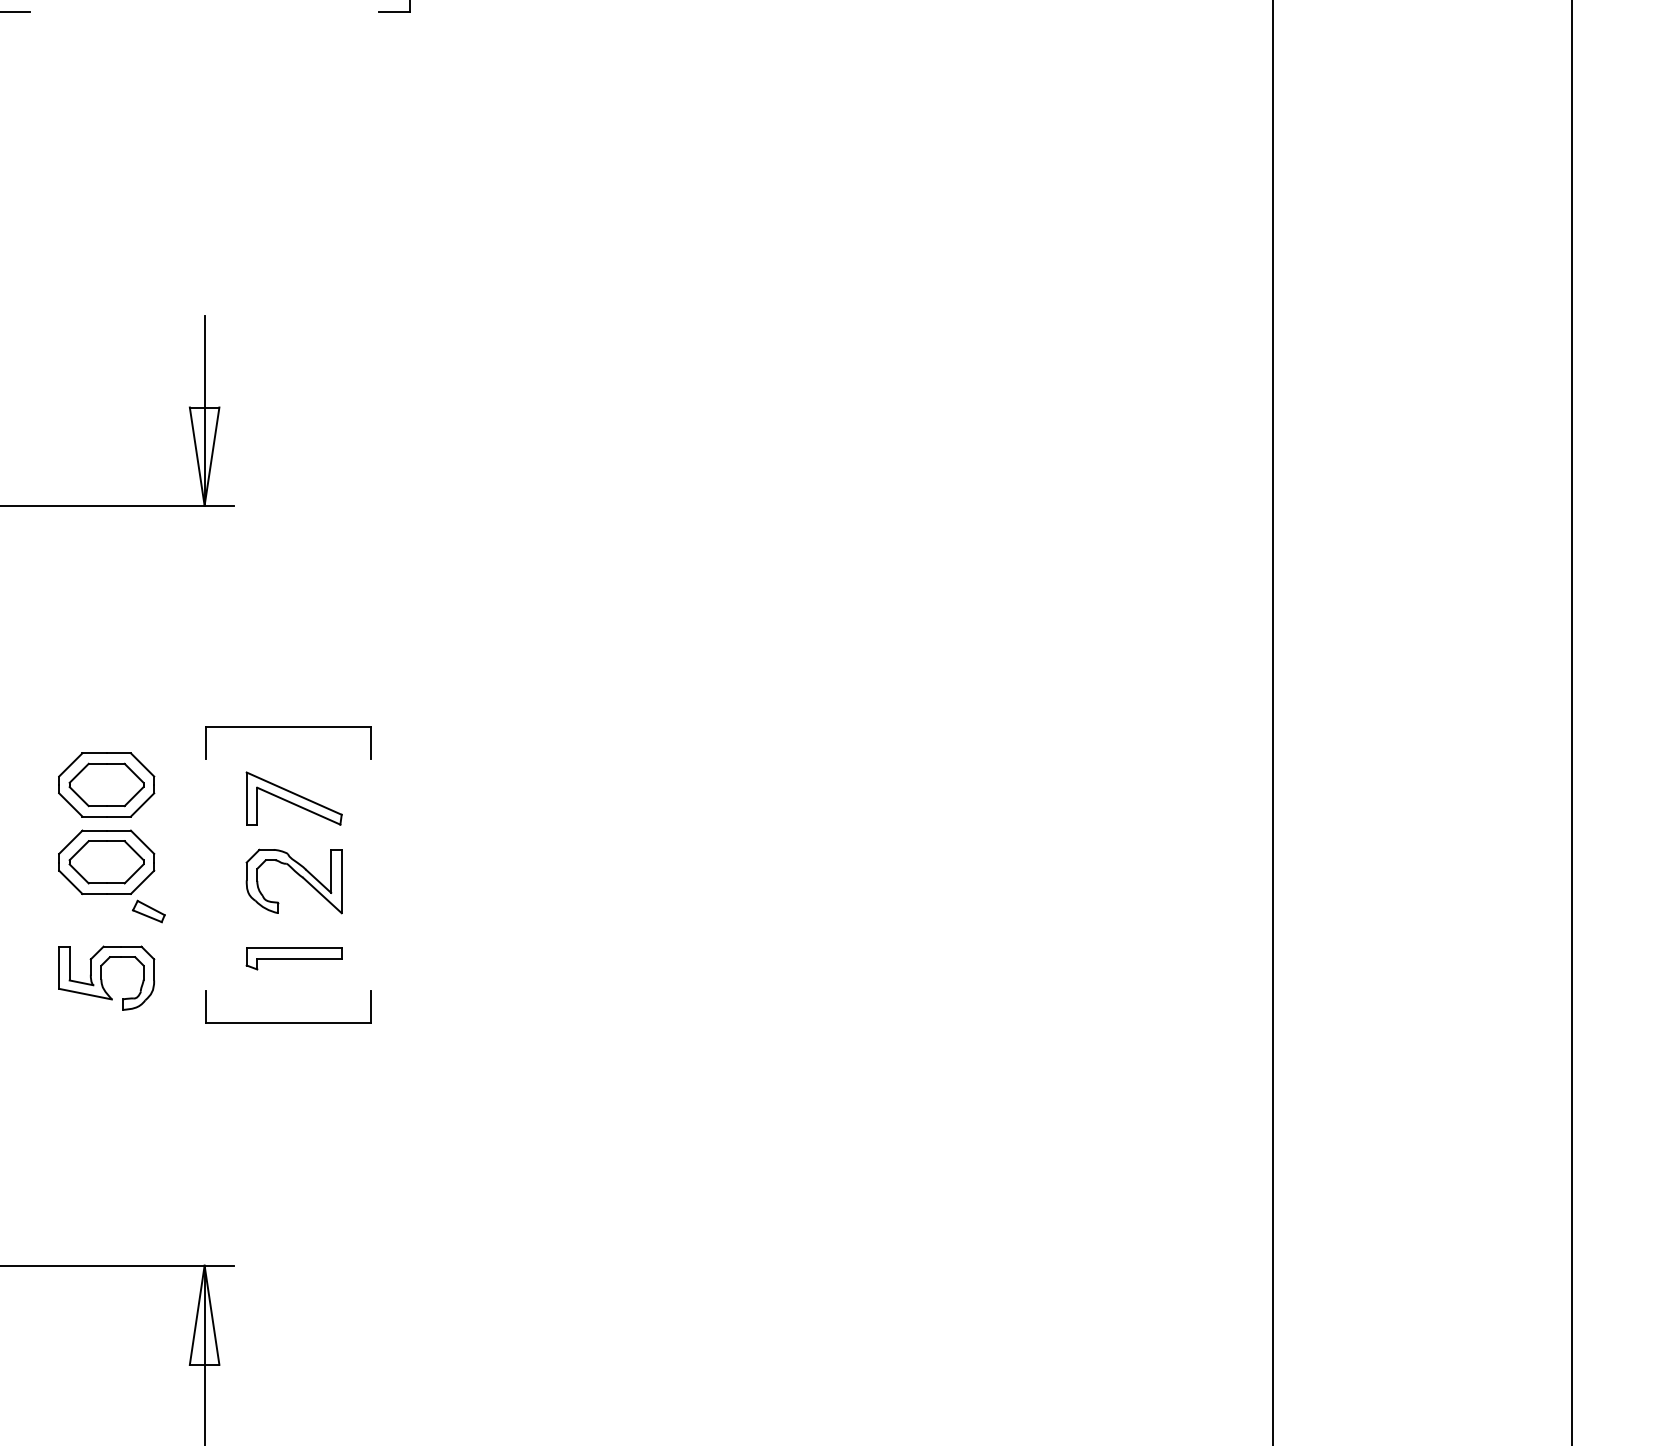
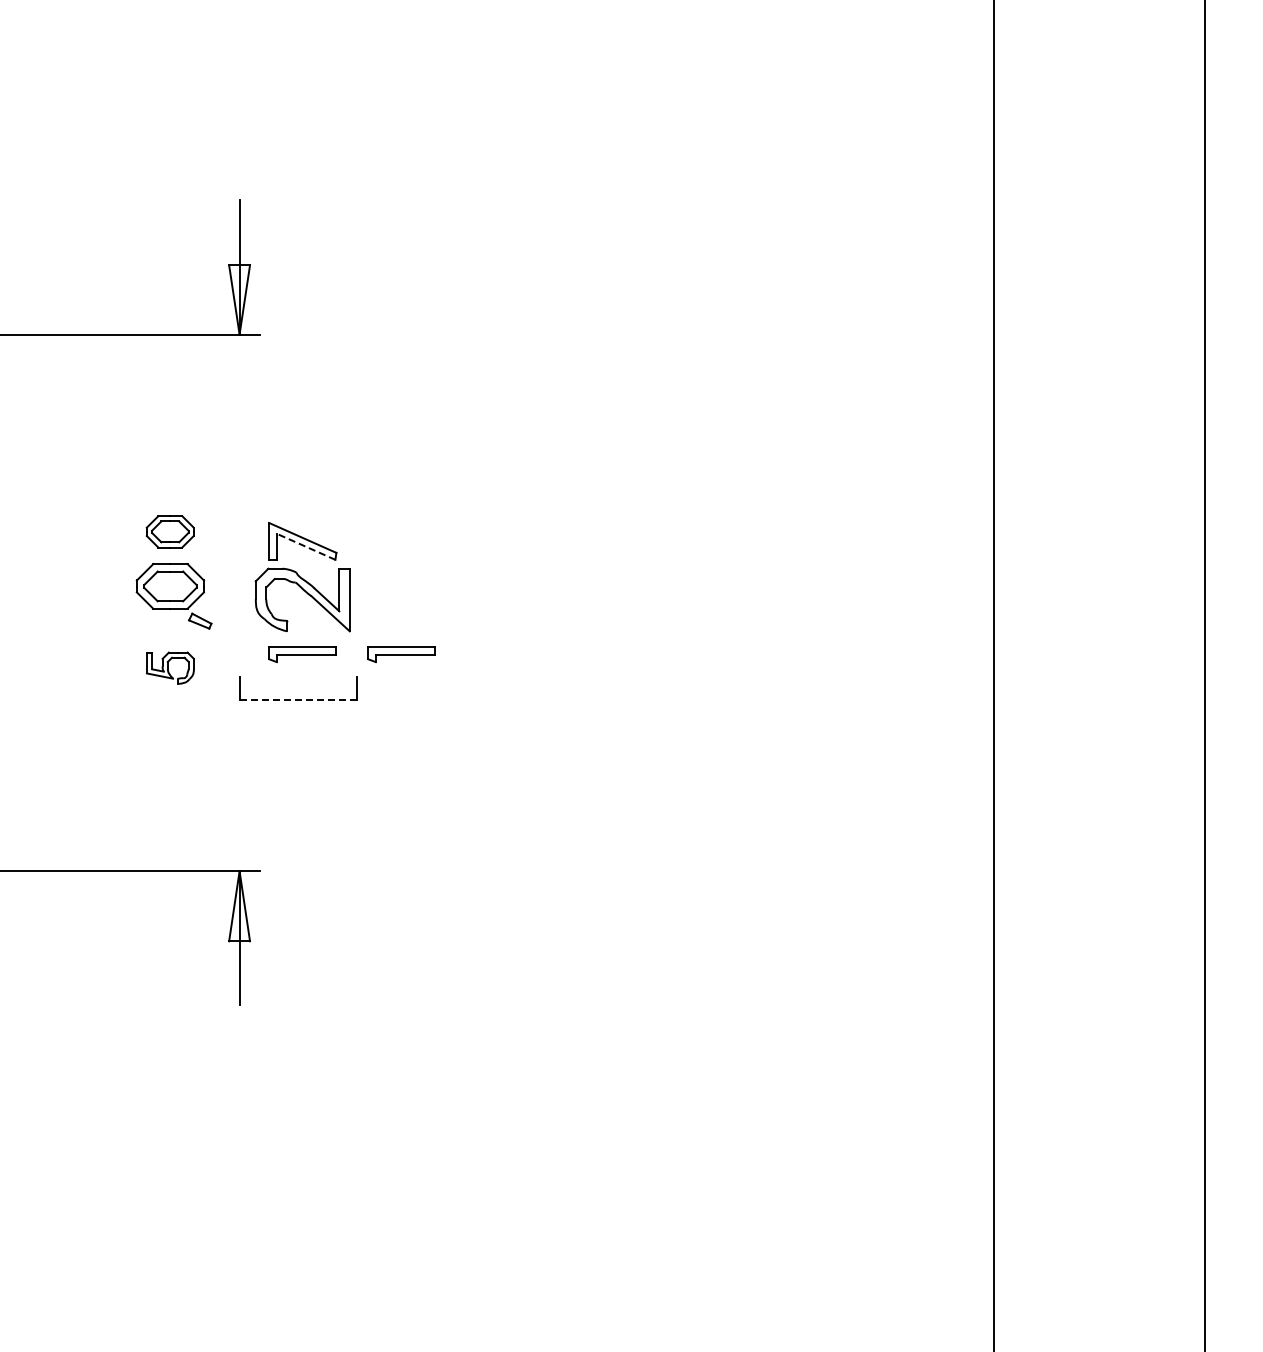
part: (288, 727) -> (298, 491), removed
part: (105, 784) -> (169, 531), size x0.7
line: (297, 805) -> (305, 546), solid -> dashed
part: (293, 880) -> (302, 599), size x1.4
part: (433, 958) -> (401, 654), added
part: (106, 977) -> (170, 667), size x0.7
line: (288, 1022) -> (298, 699), solid -> dashed

